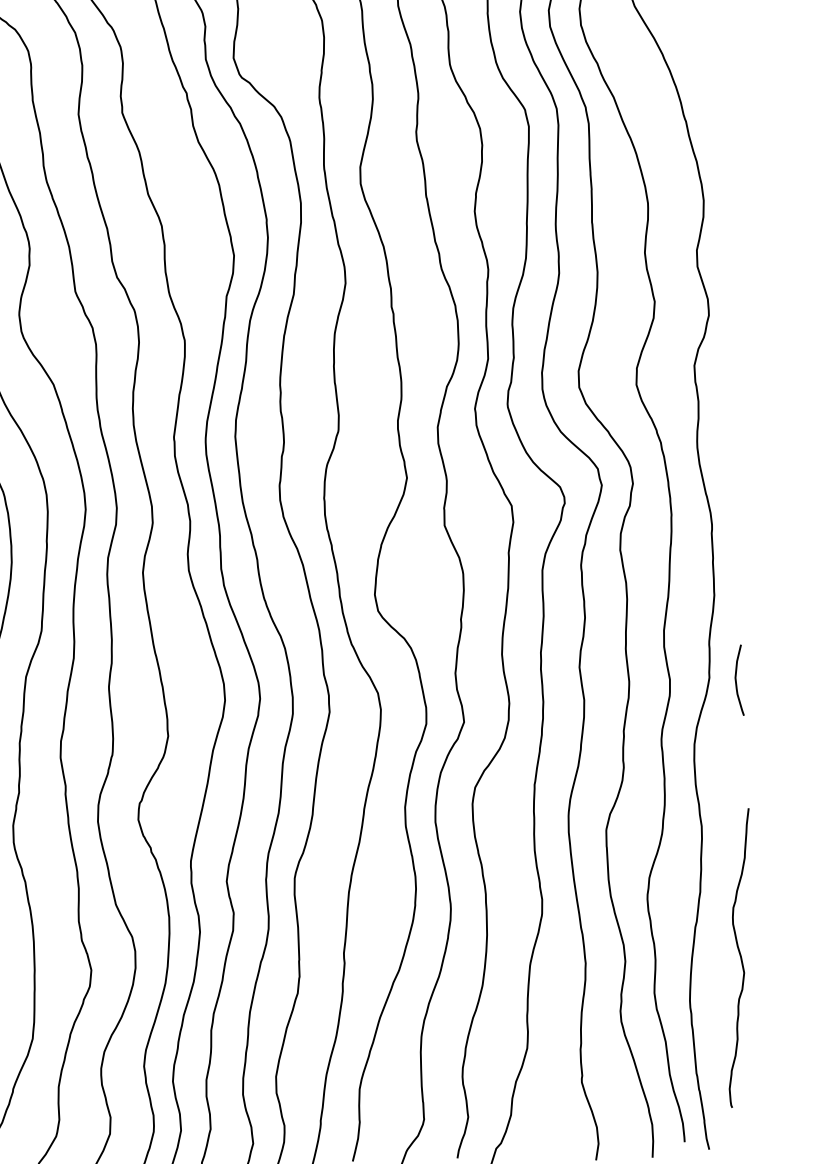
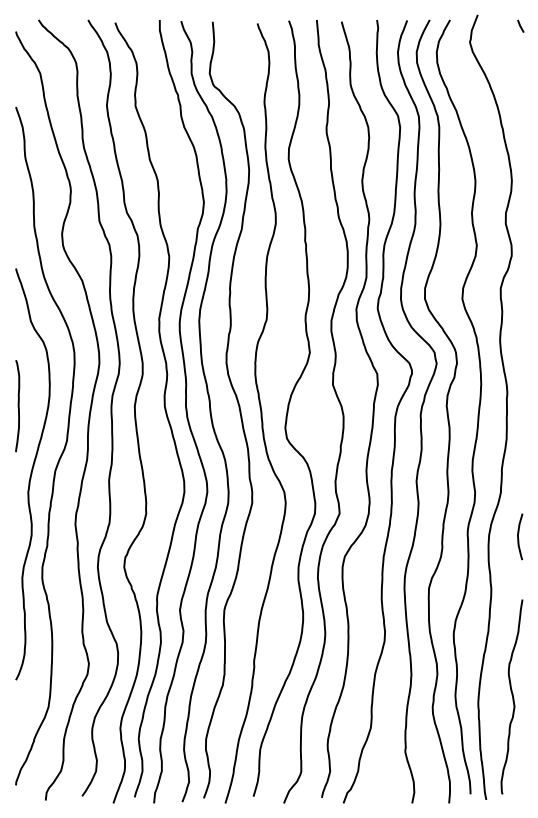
curve: (736, 679) -> (518, 536), moved
curve: (738, 955) -> (511, 695), moved

